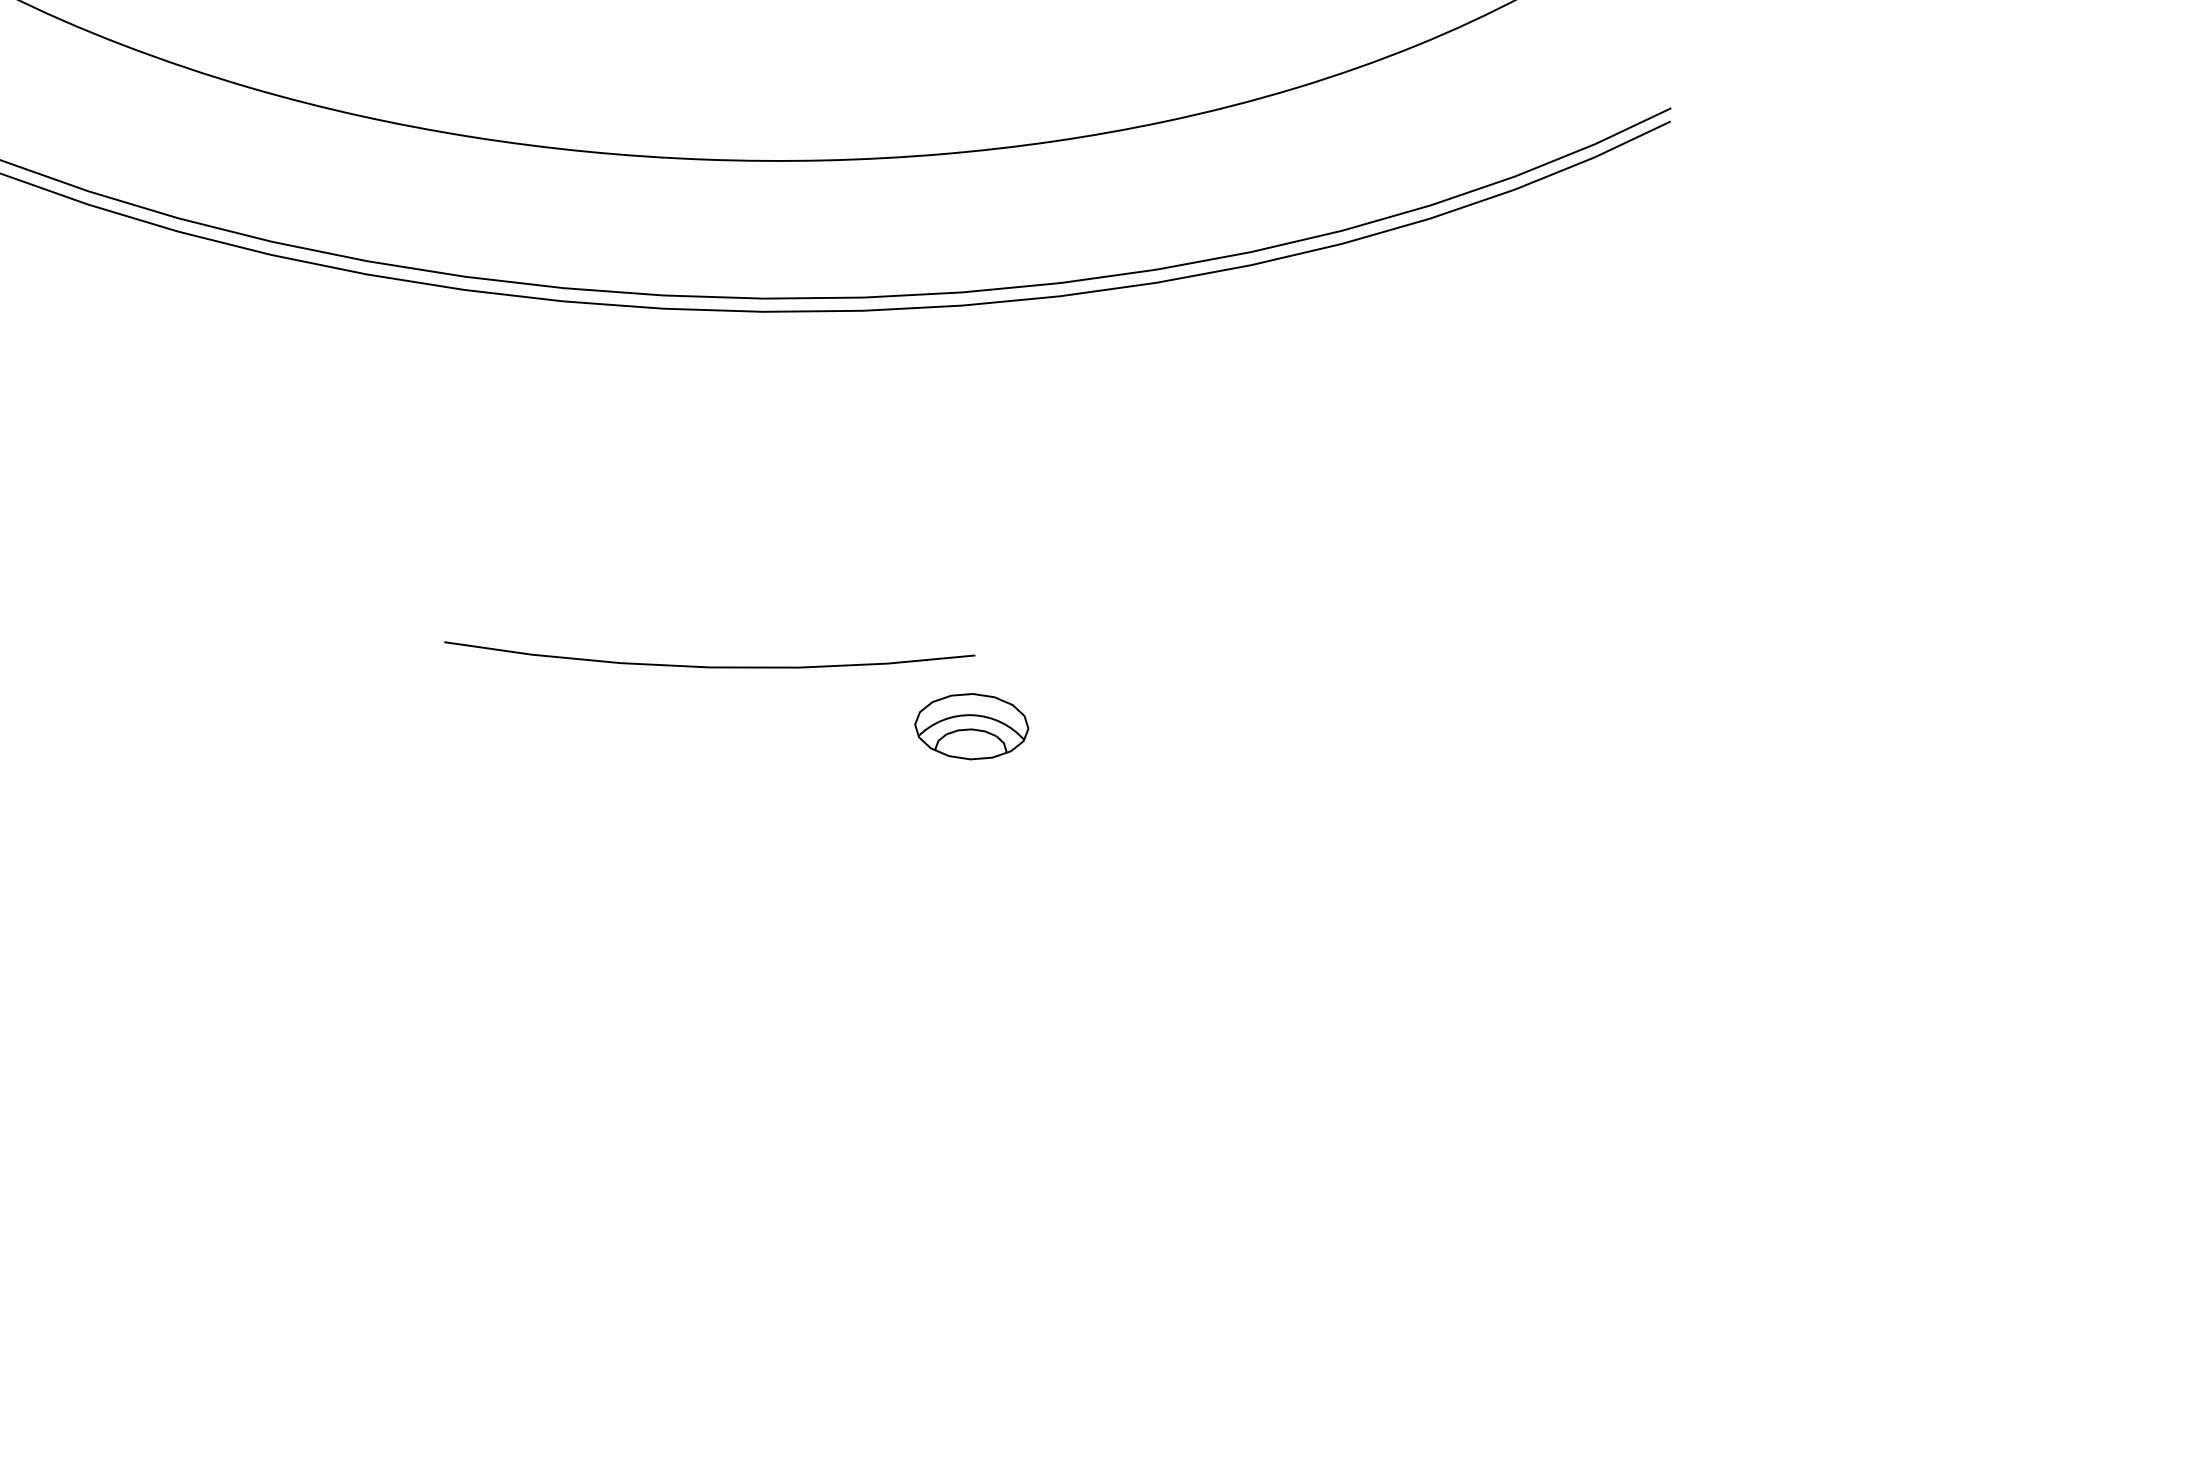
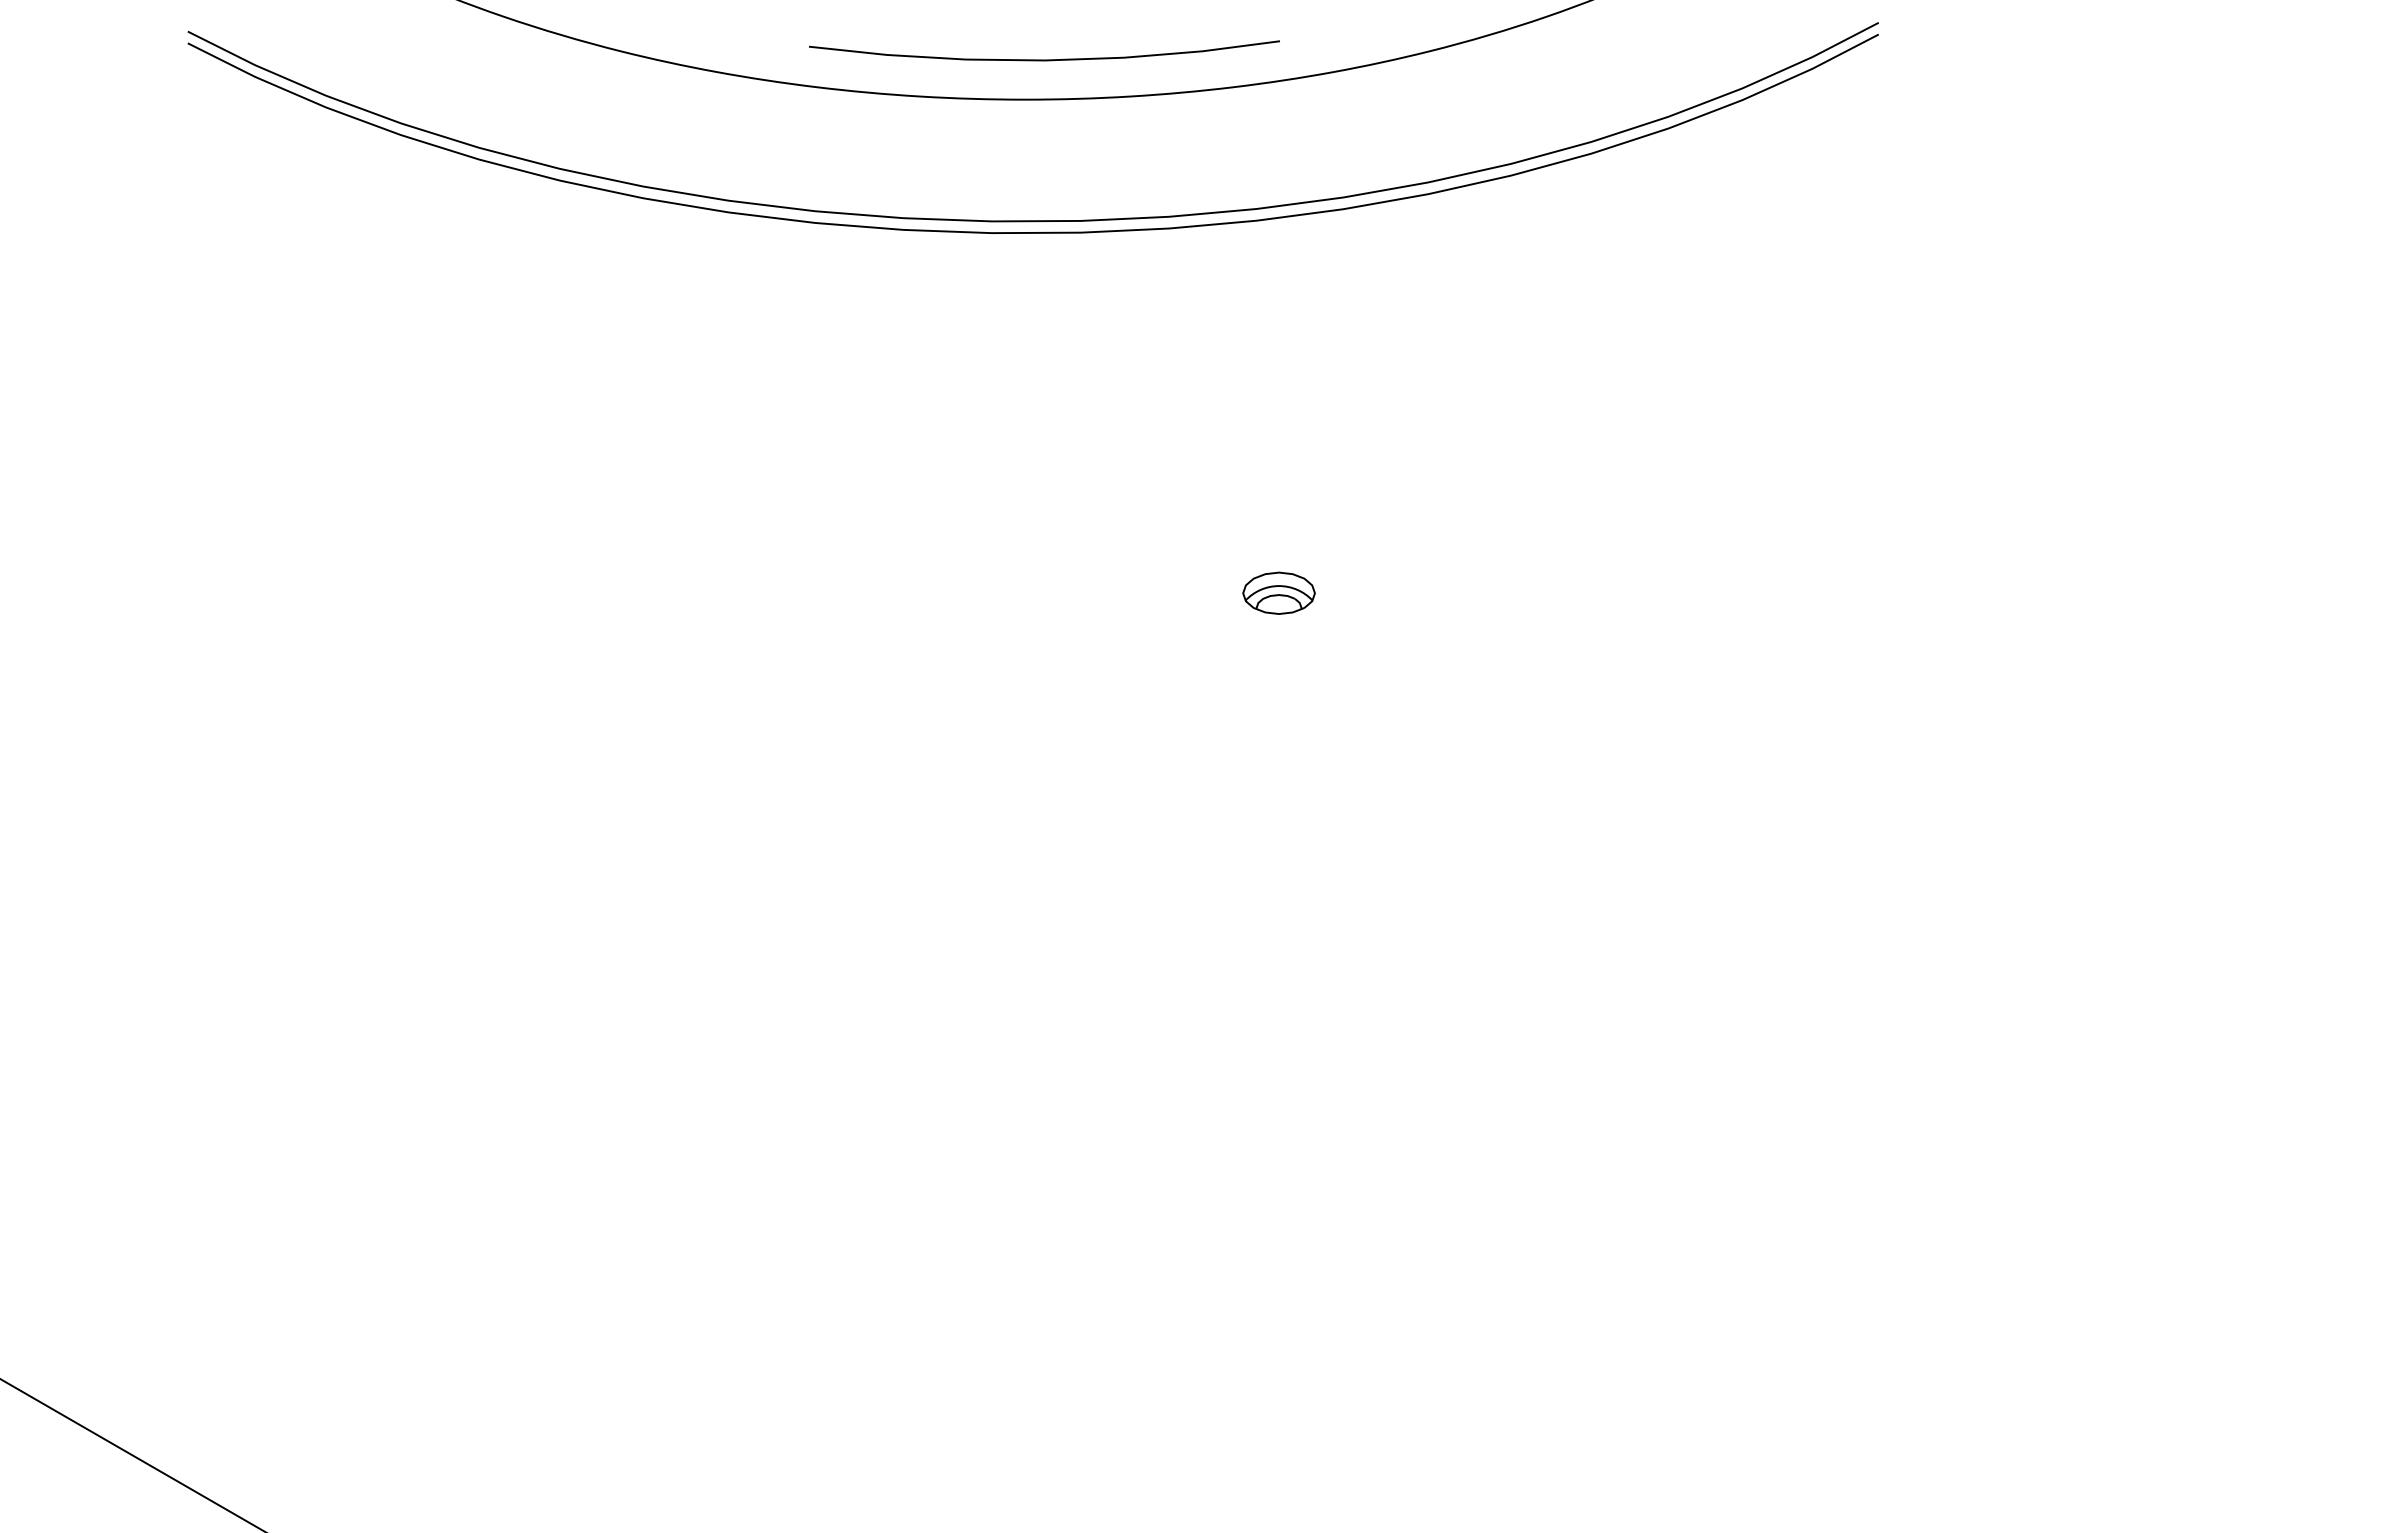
curve: (709, 666) -> (1044, 59), moved
part: (971, 725) -> (1278, 592), size x0.71

